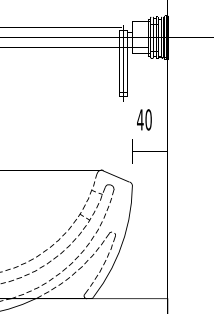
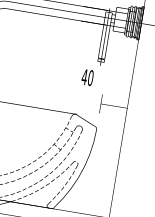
text: (144, 119) -> (87, 77), moved

